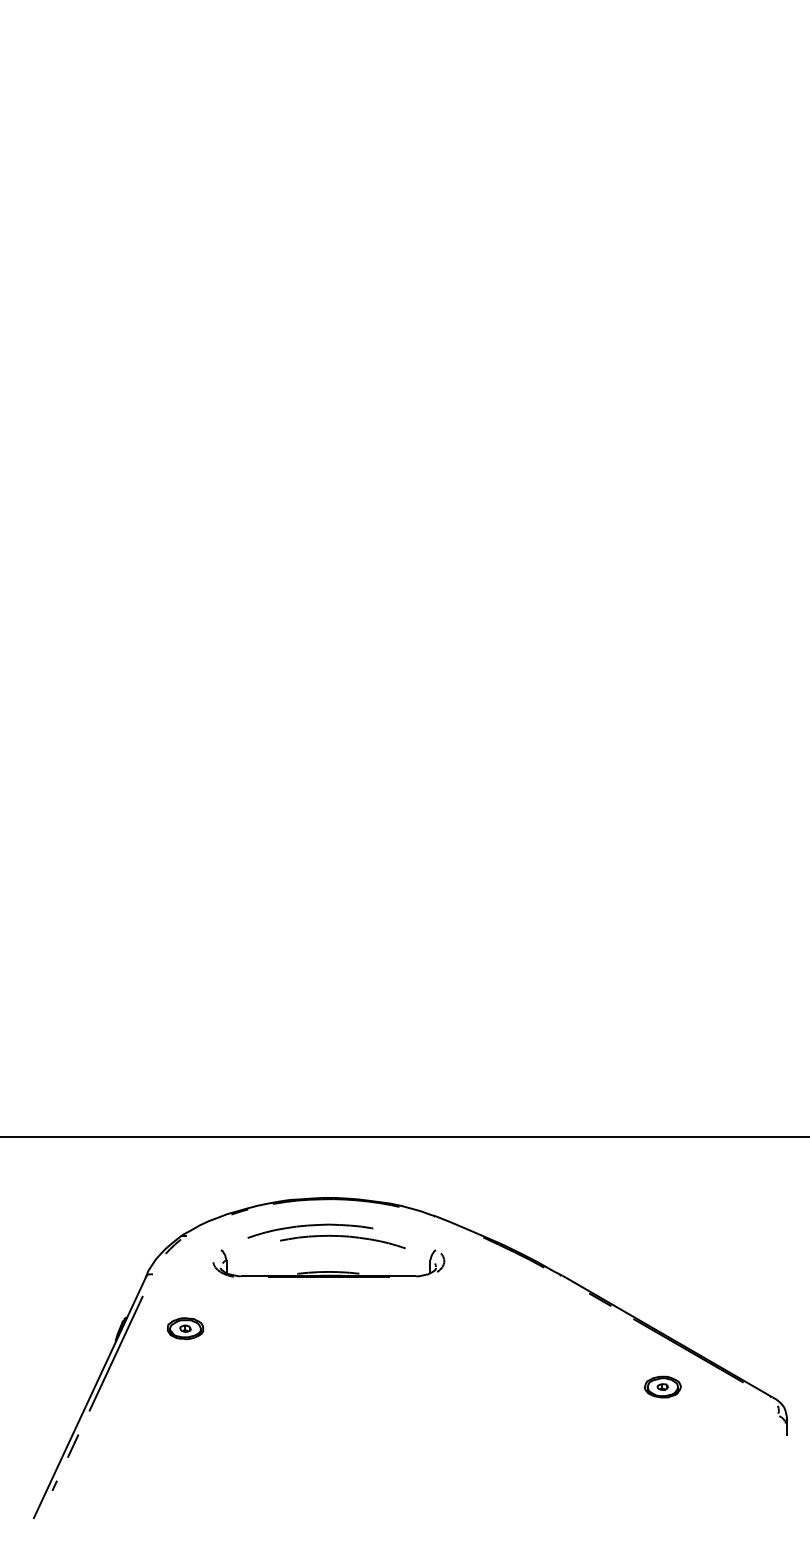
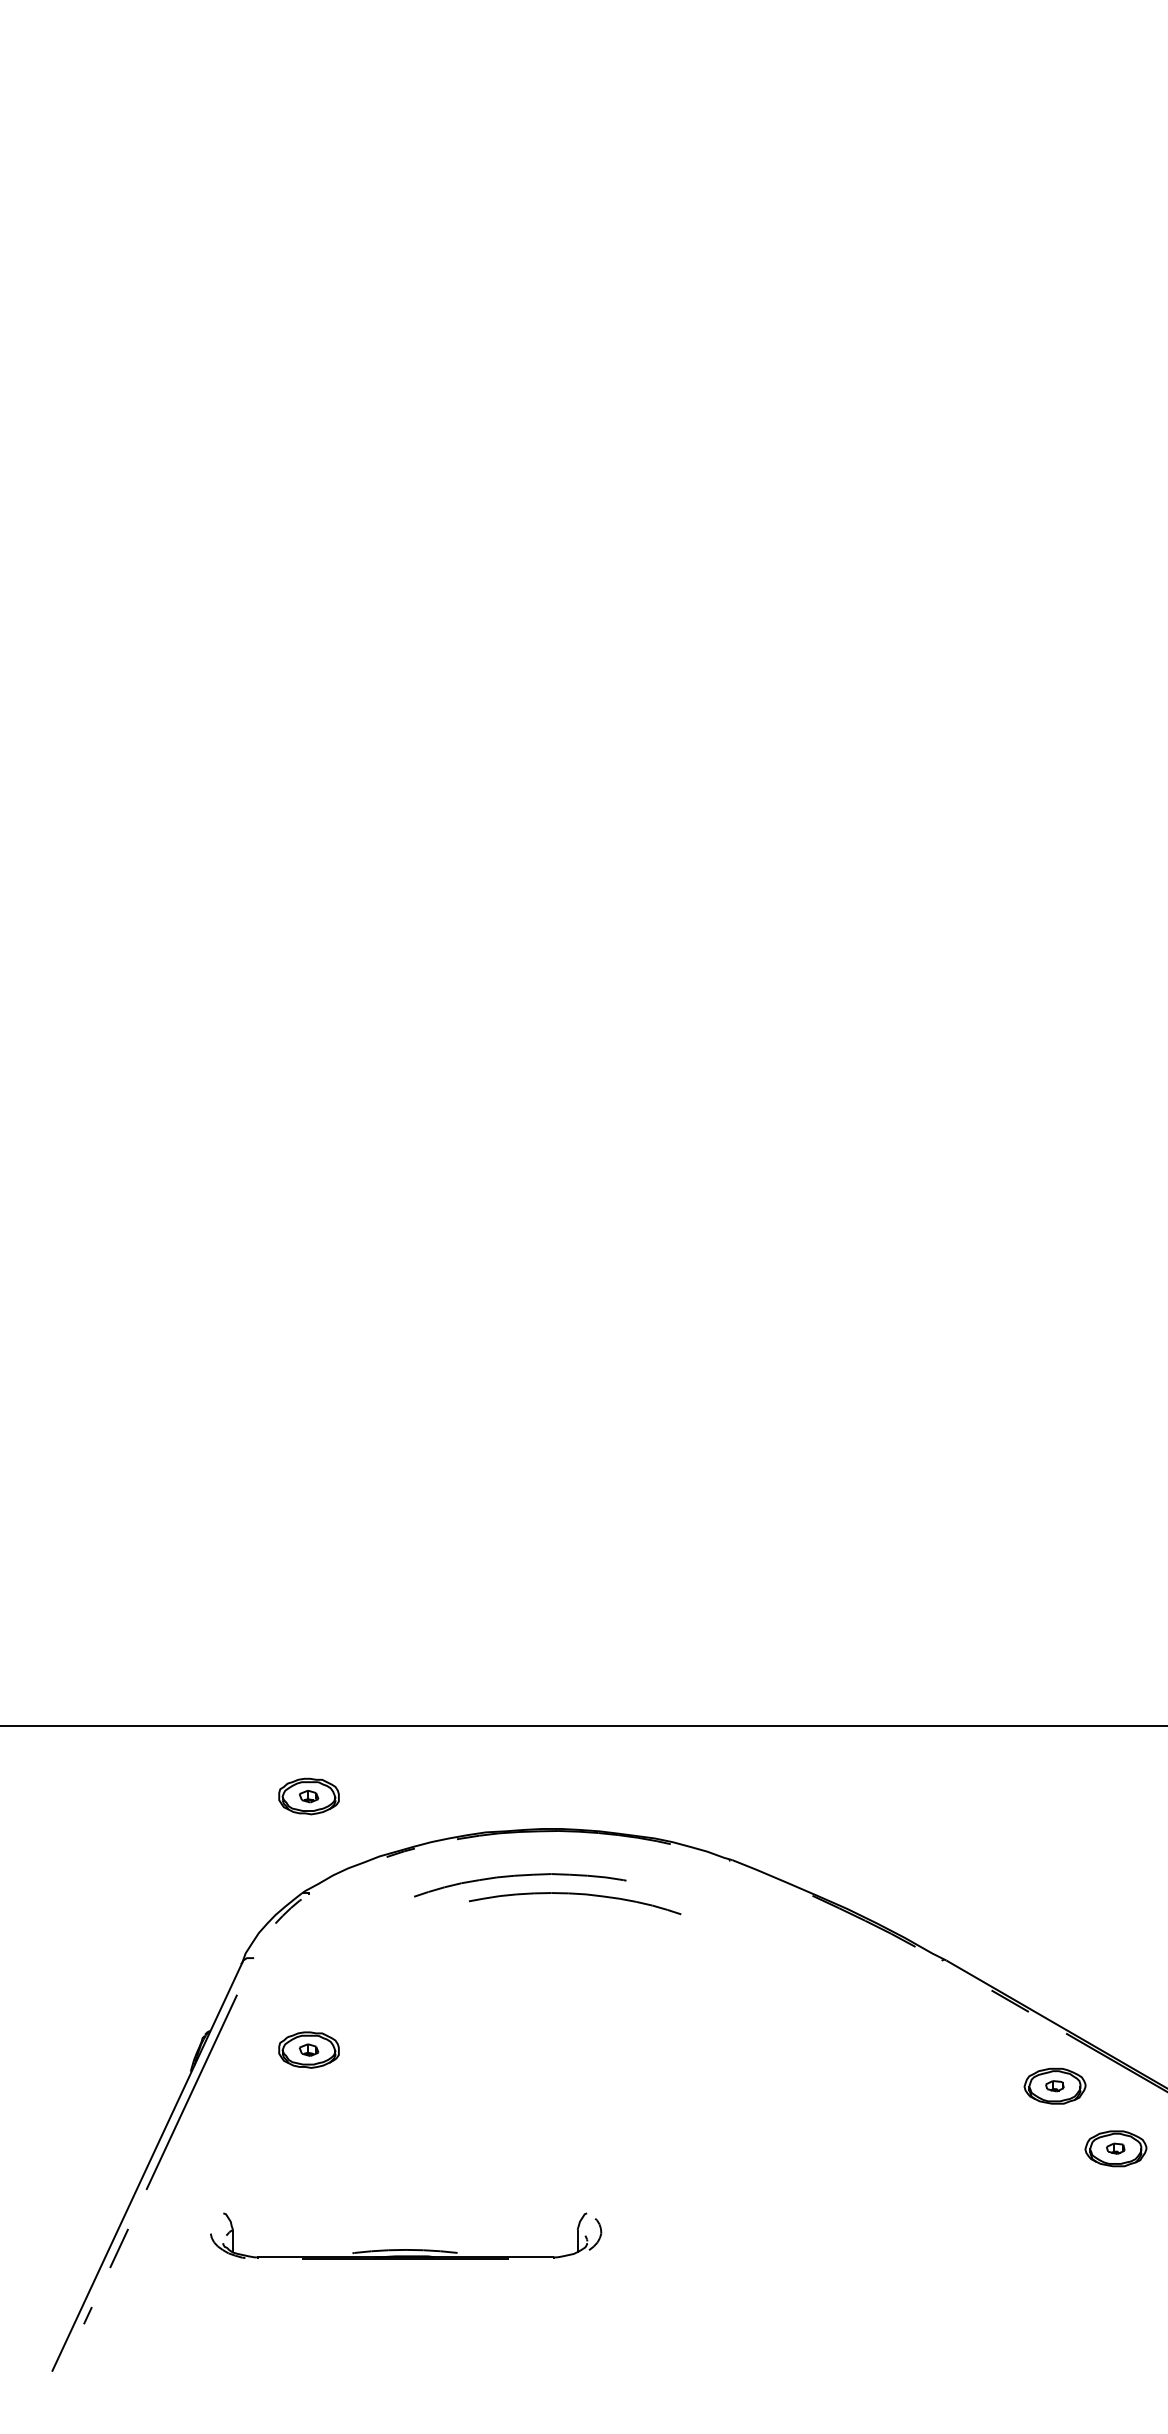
part: (185, 1178) -> (309, 1796), added
part: (328, 1271) -> (405, 2249), moved
part: (626, 1349) -> (1054, 2085), added

